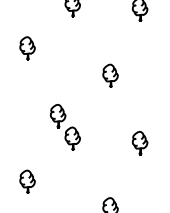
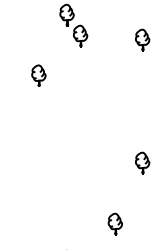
part: (109, 75) -> (114, 100), removed
part: (65, 127) -> (73, 148), removed
part: (27, 181) -> (38, 198), removed

